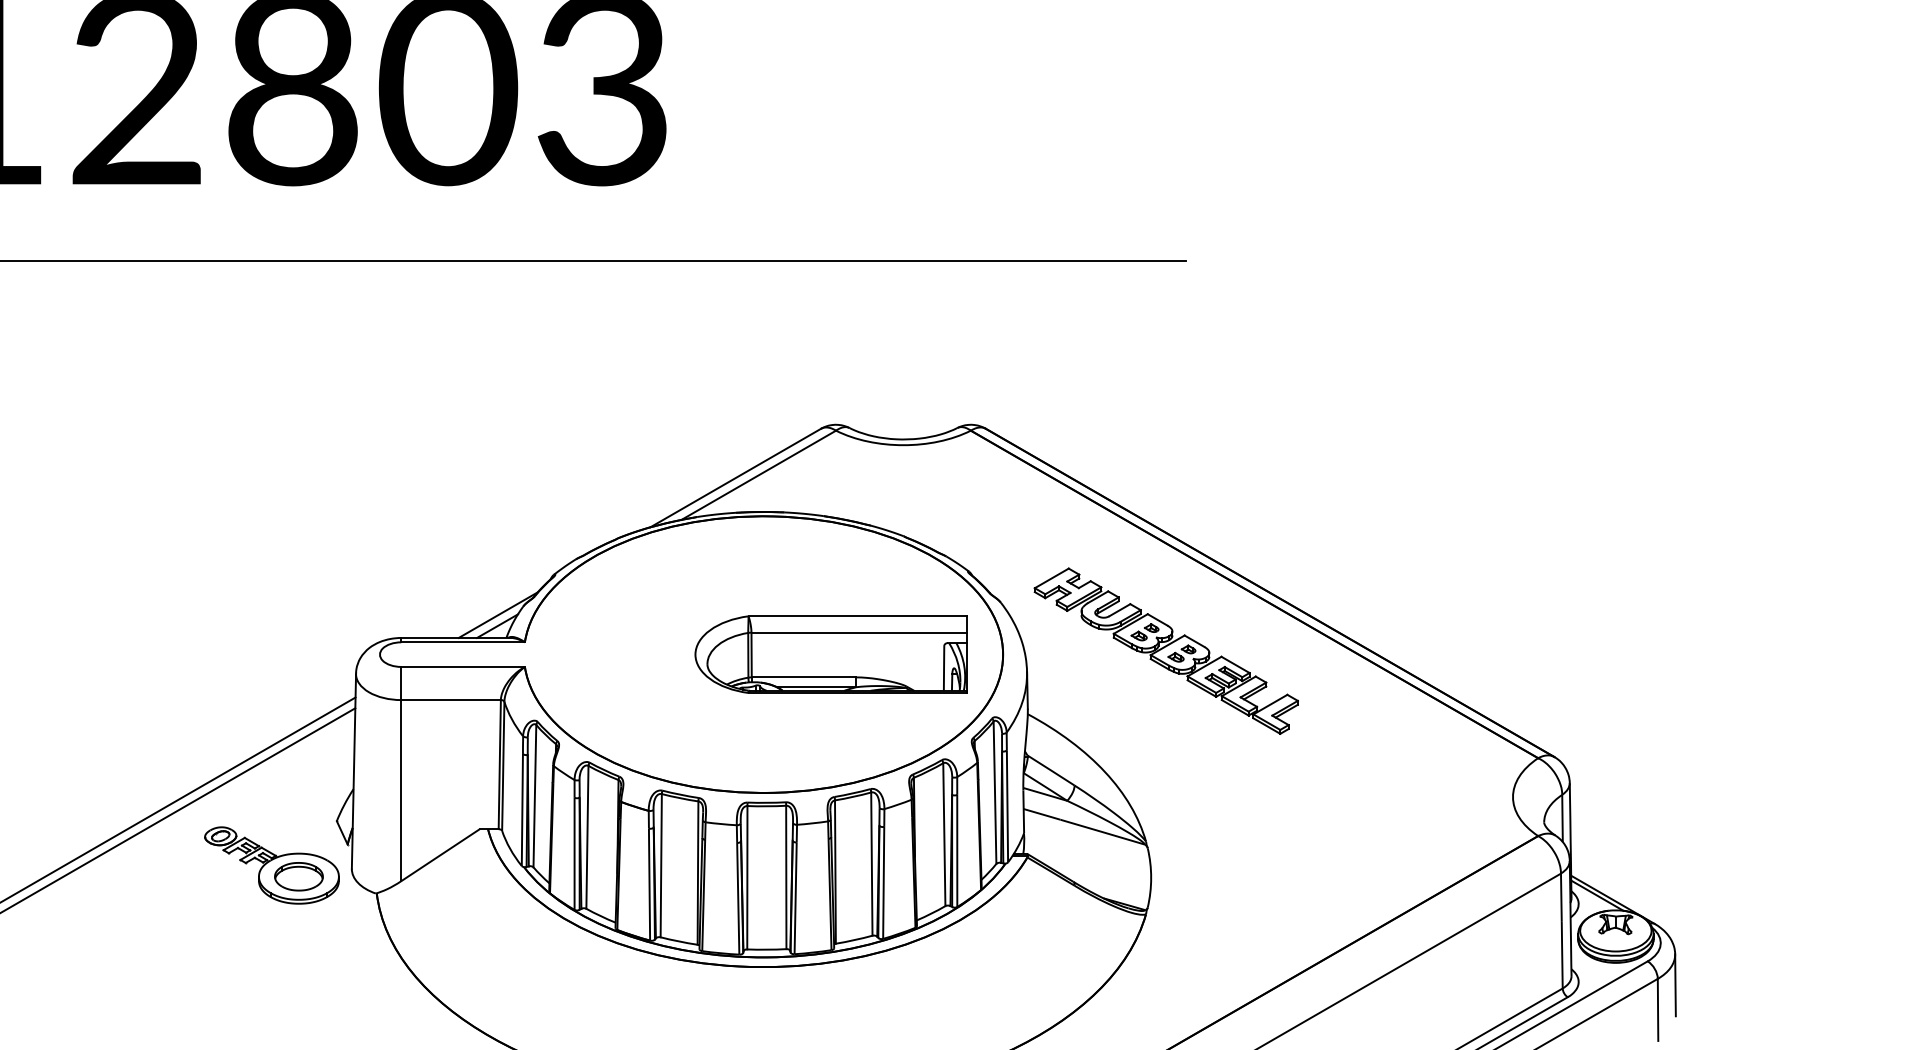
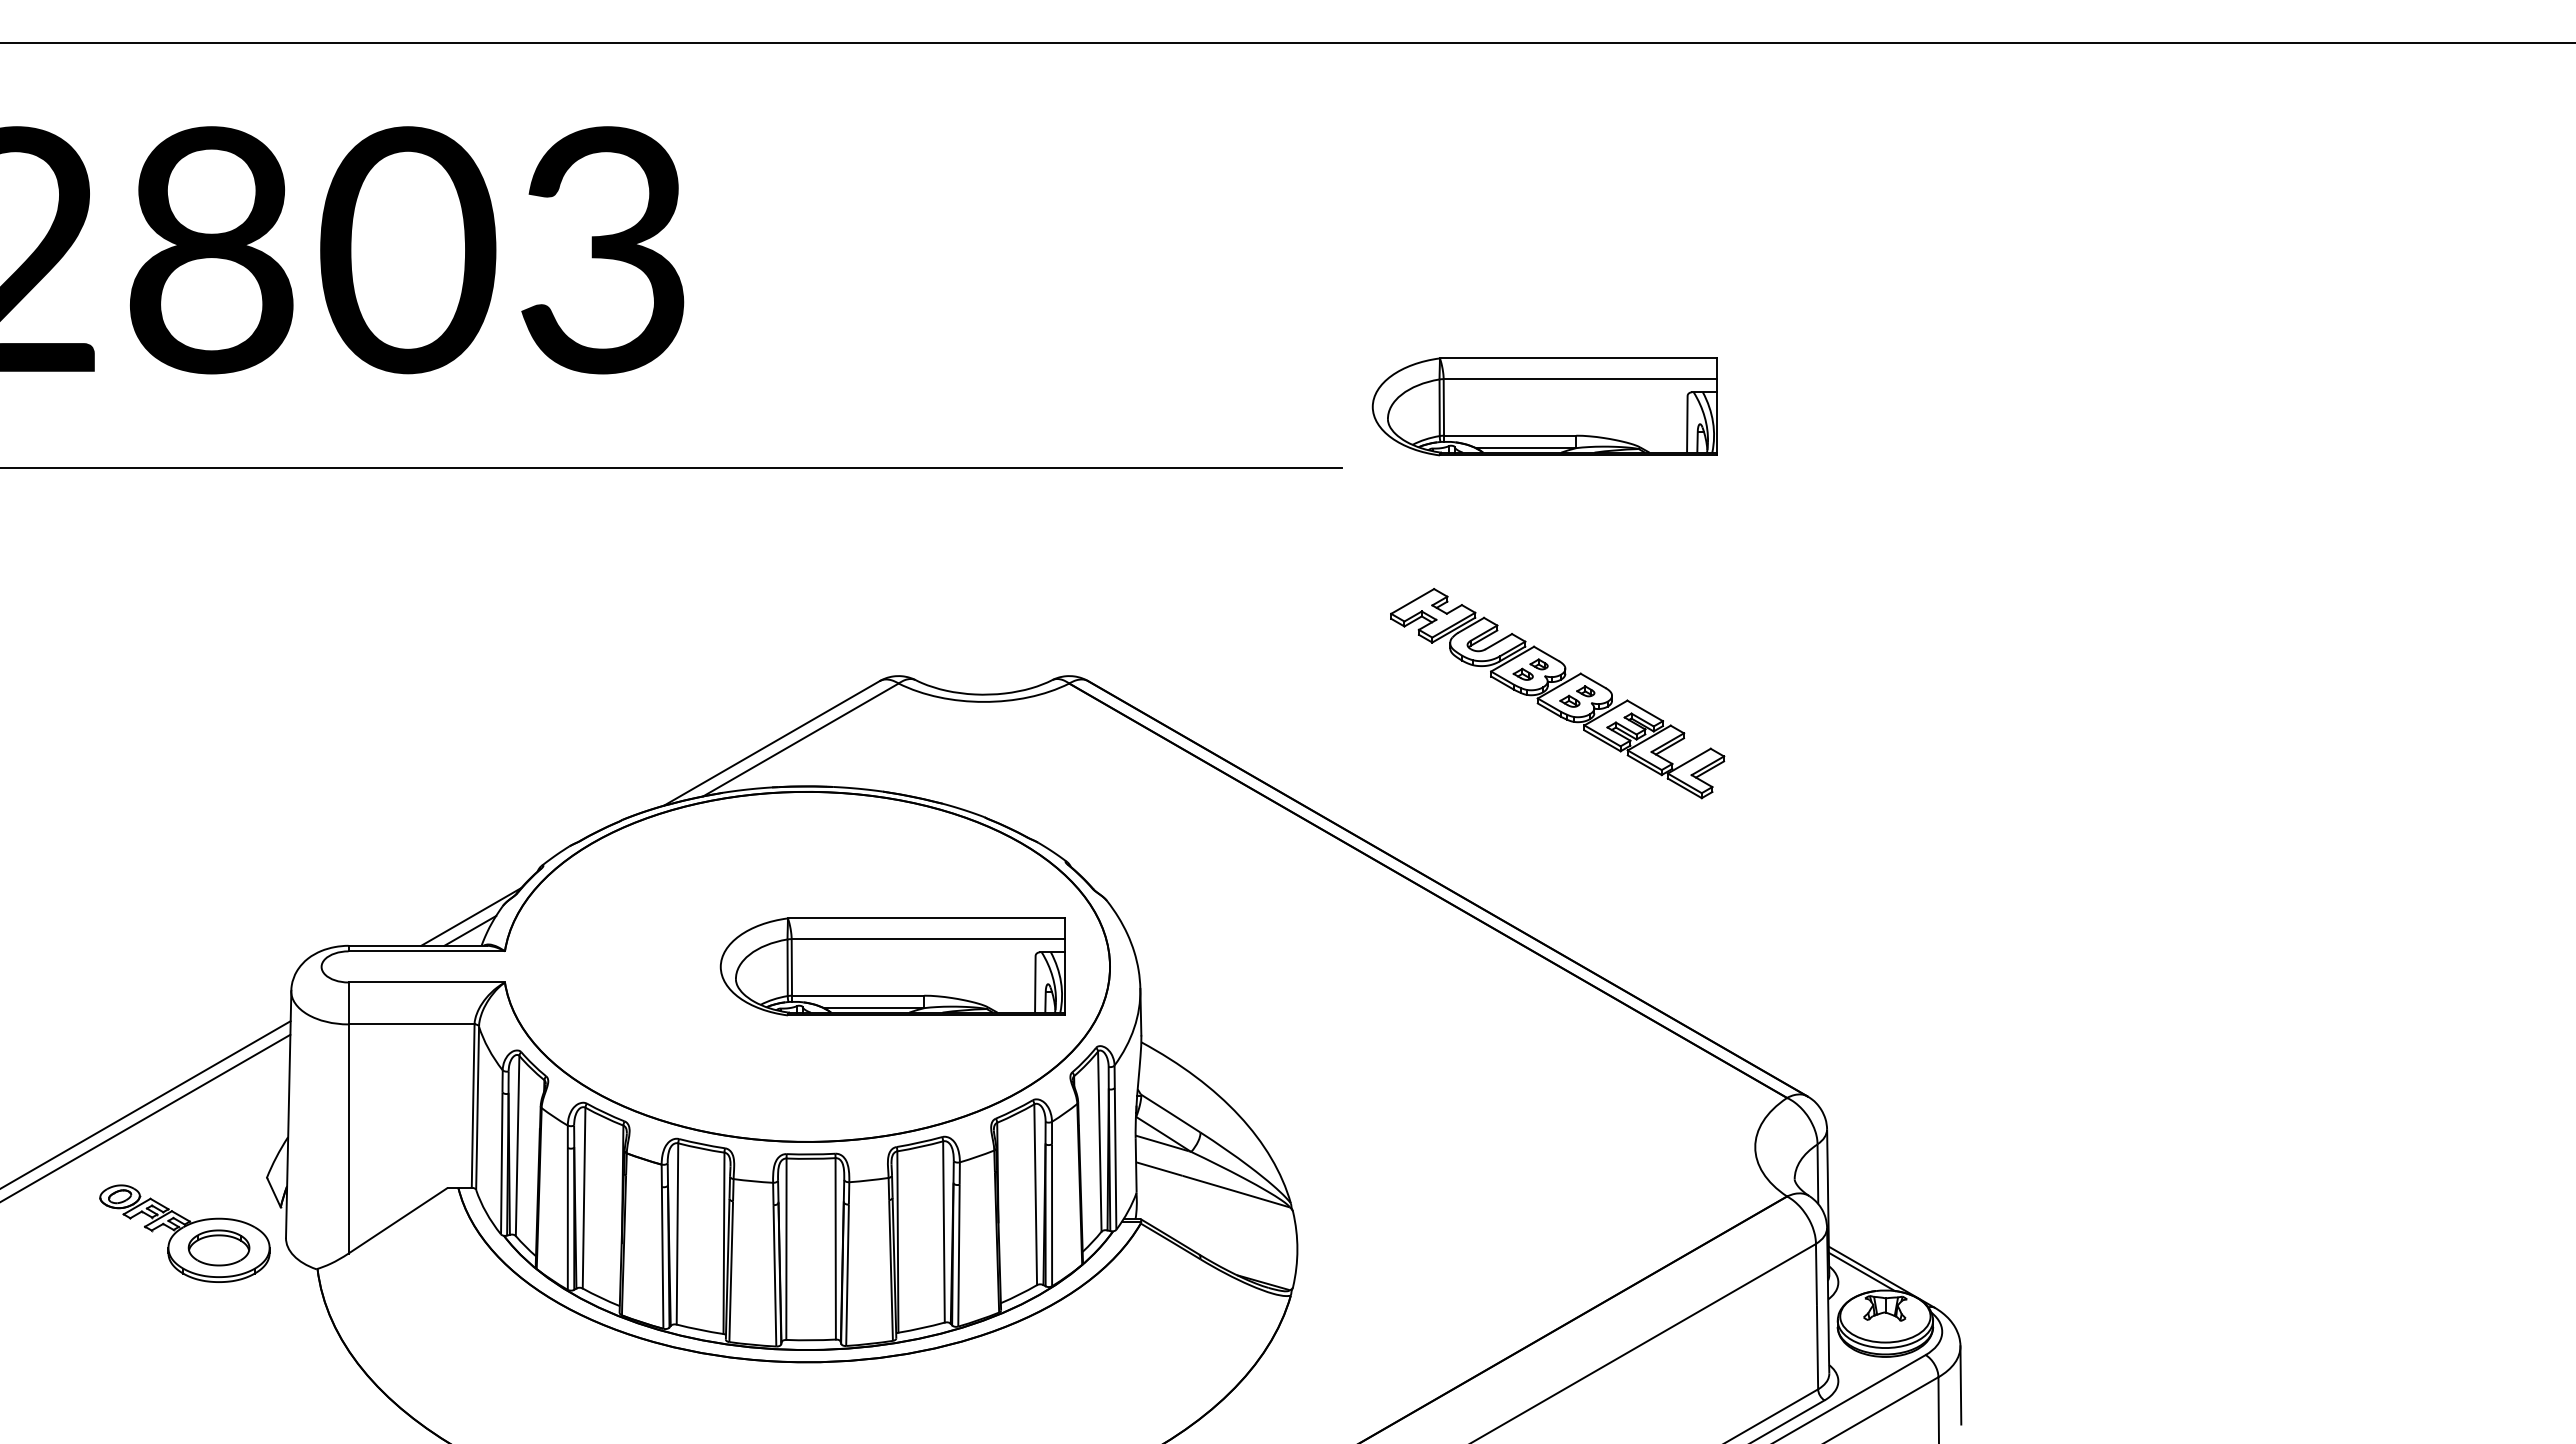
part: (1346, 211) -> (1544, 406), added
part: (1166, 651) -> (1557, 693), moved

